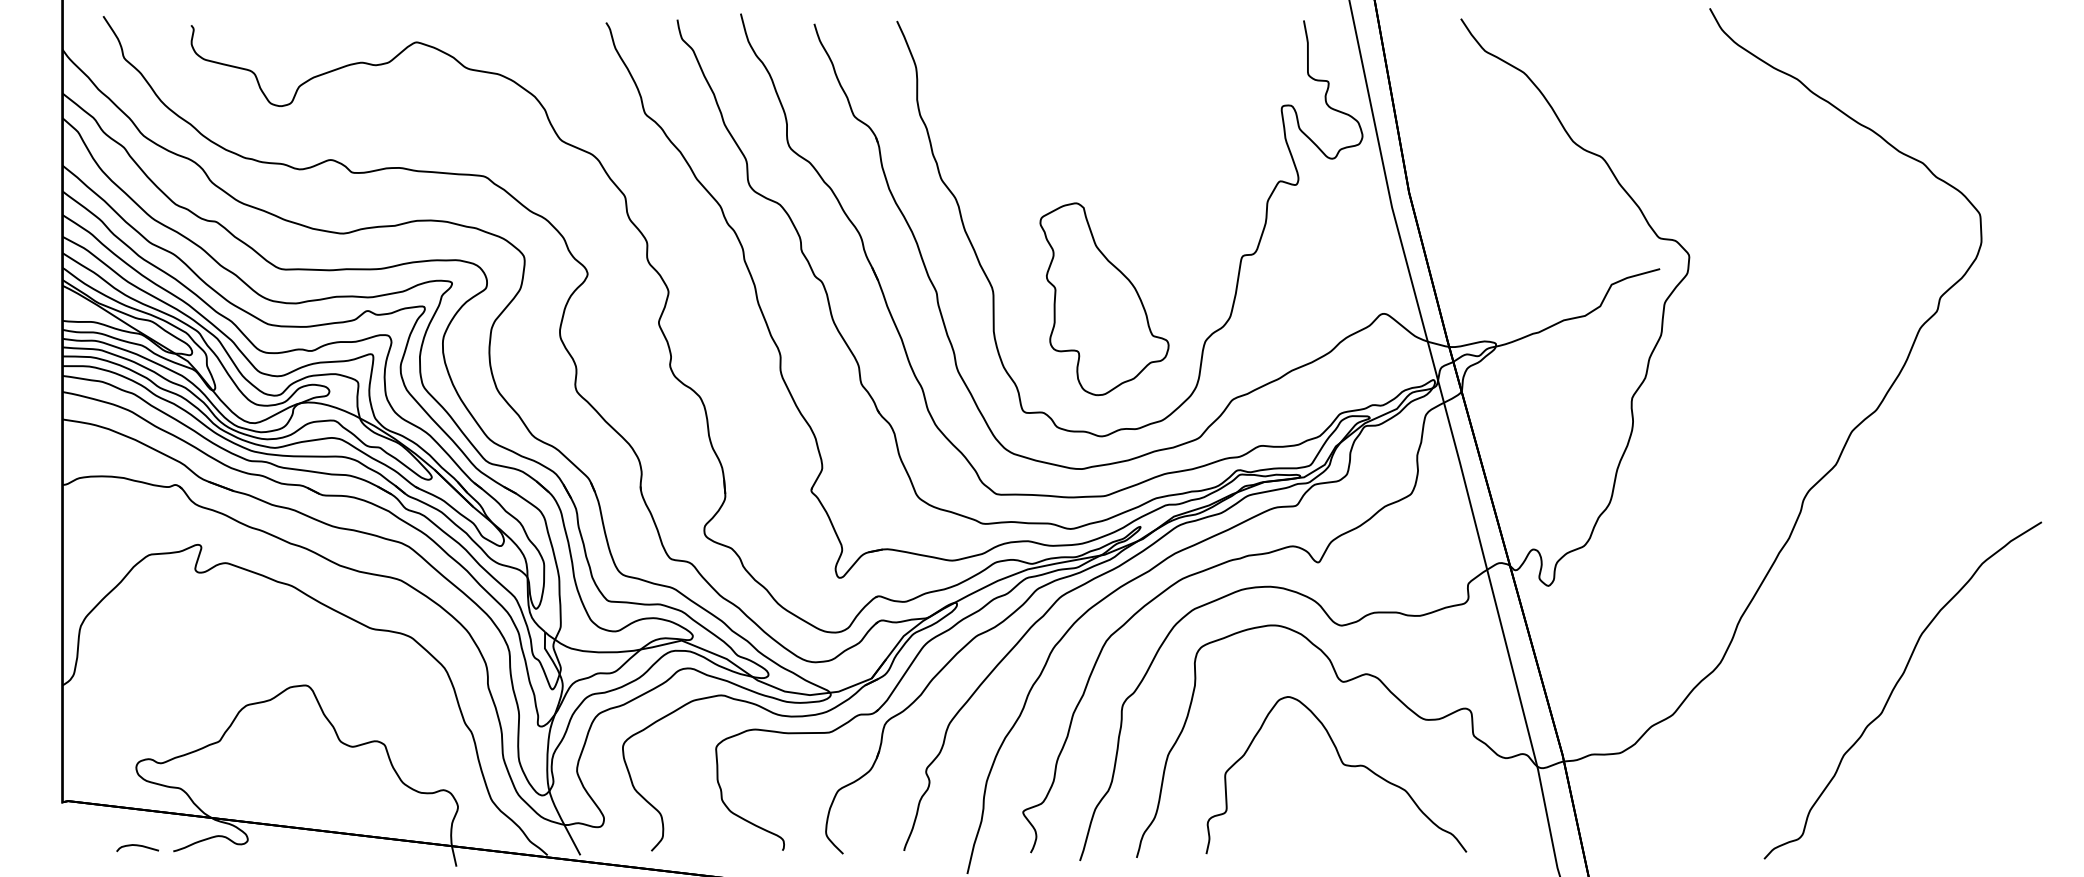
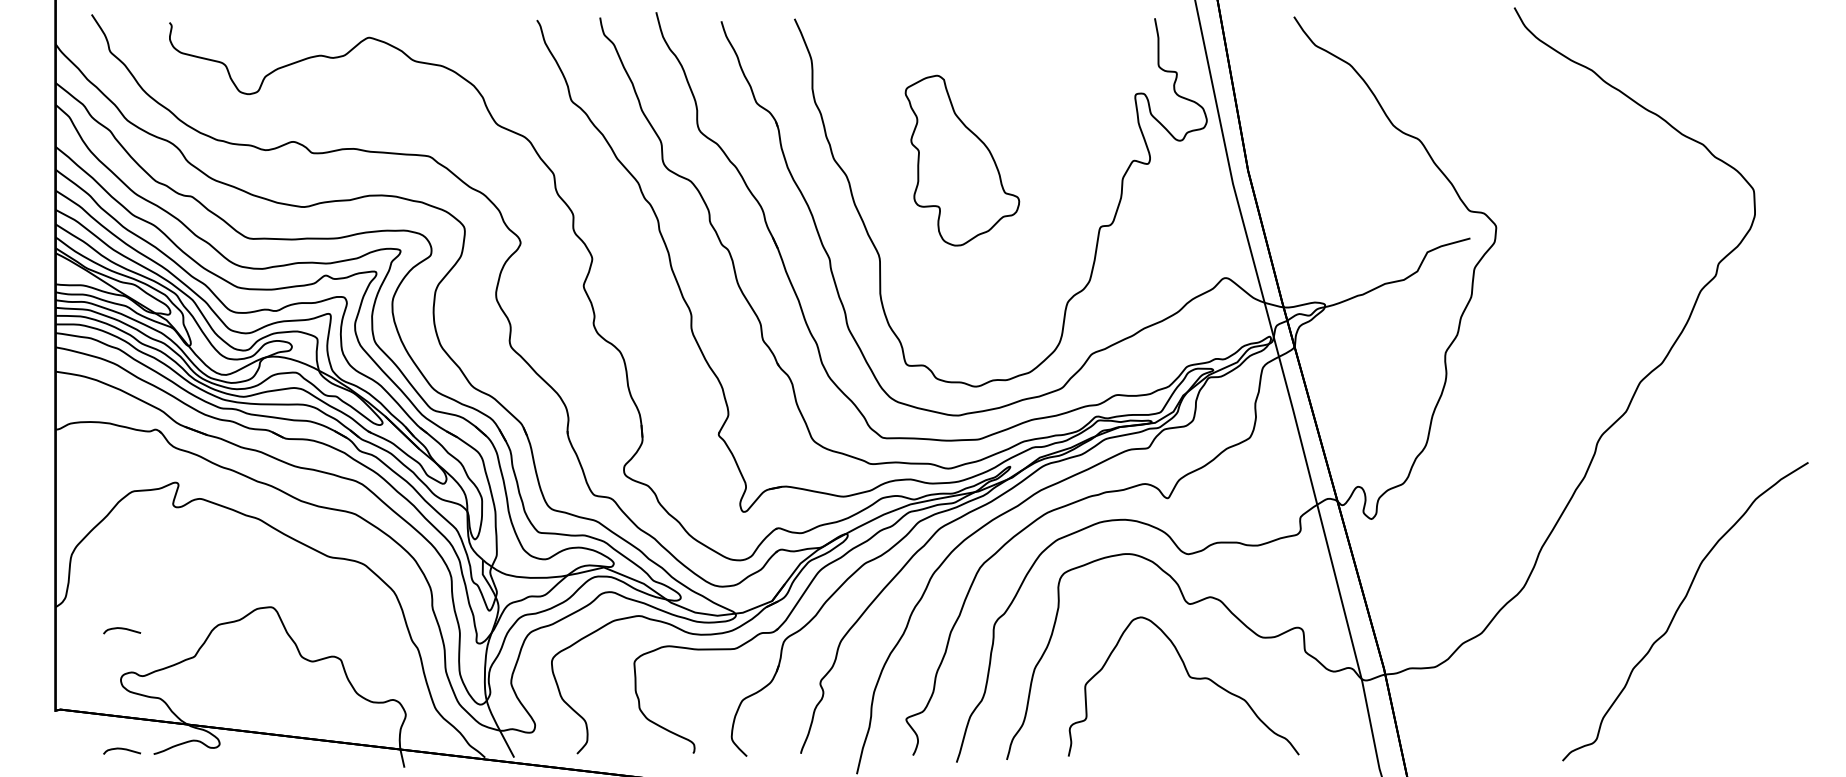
part: (1104, 299) -> (962, 160), moved
curve: (137, 710) -> (121, 629), added

